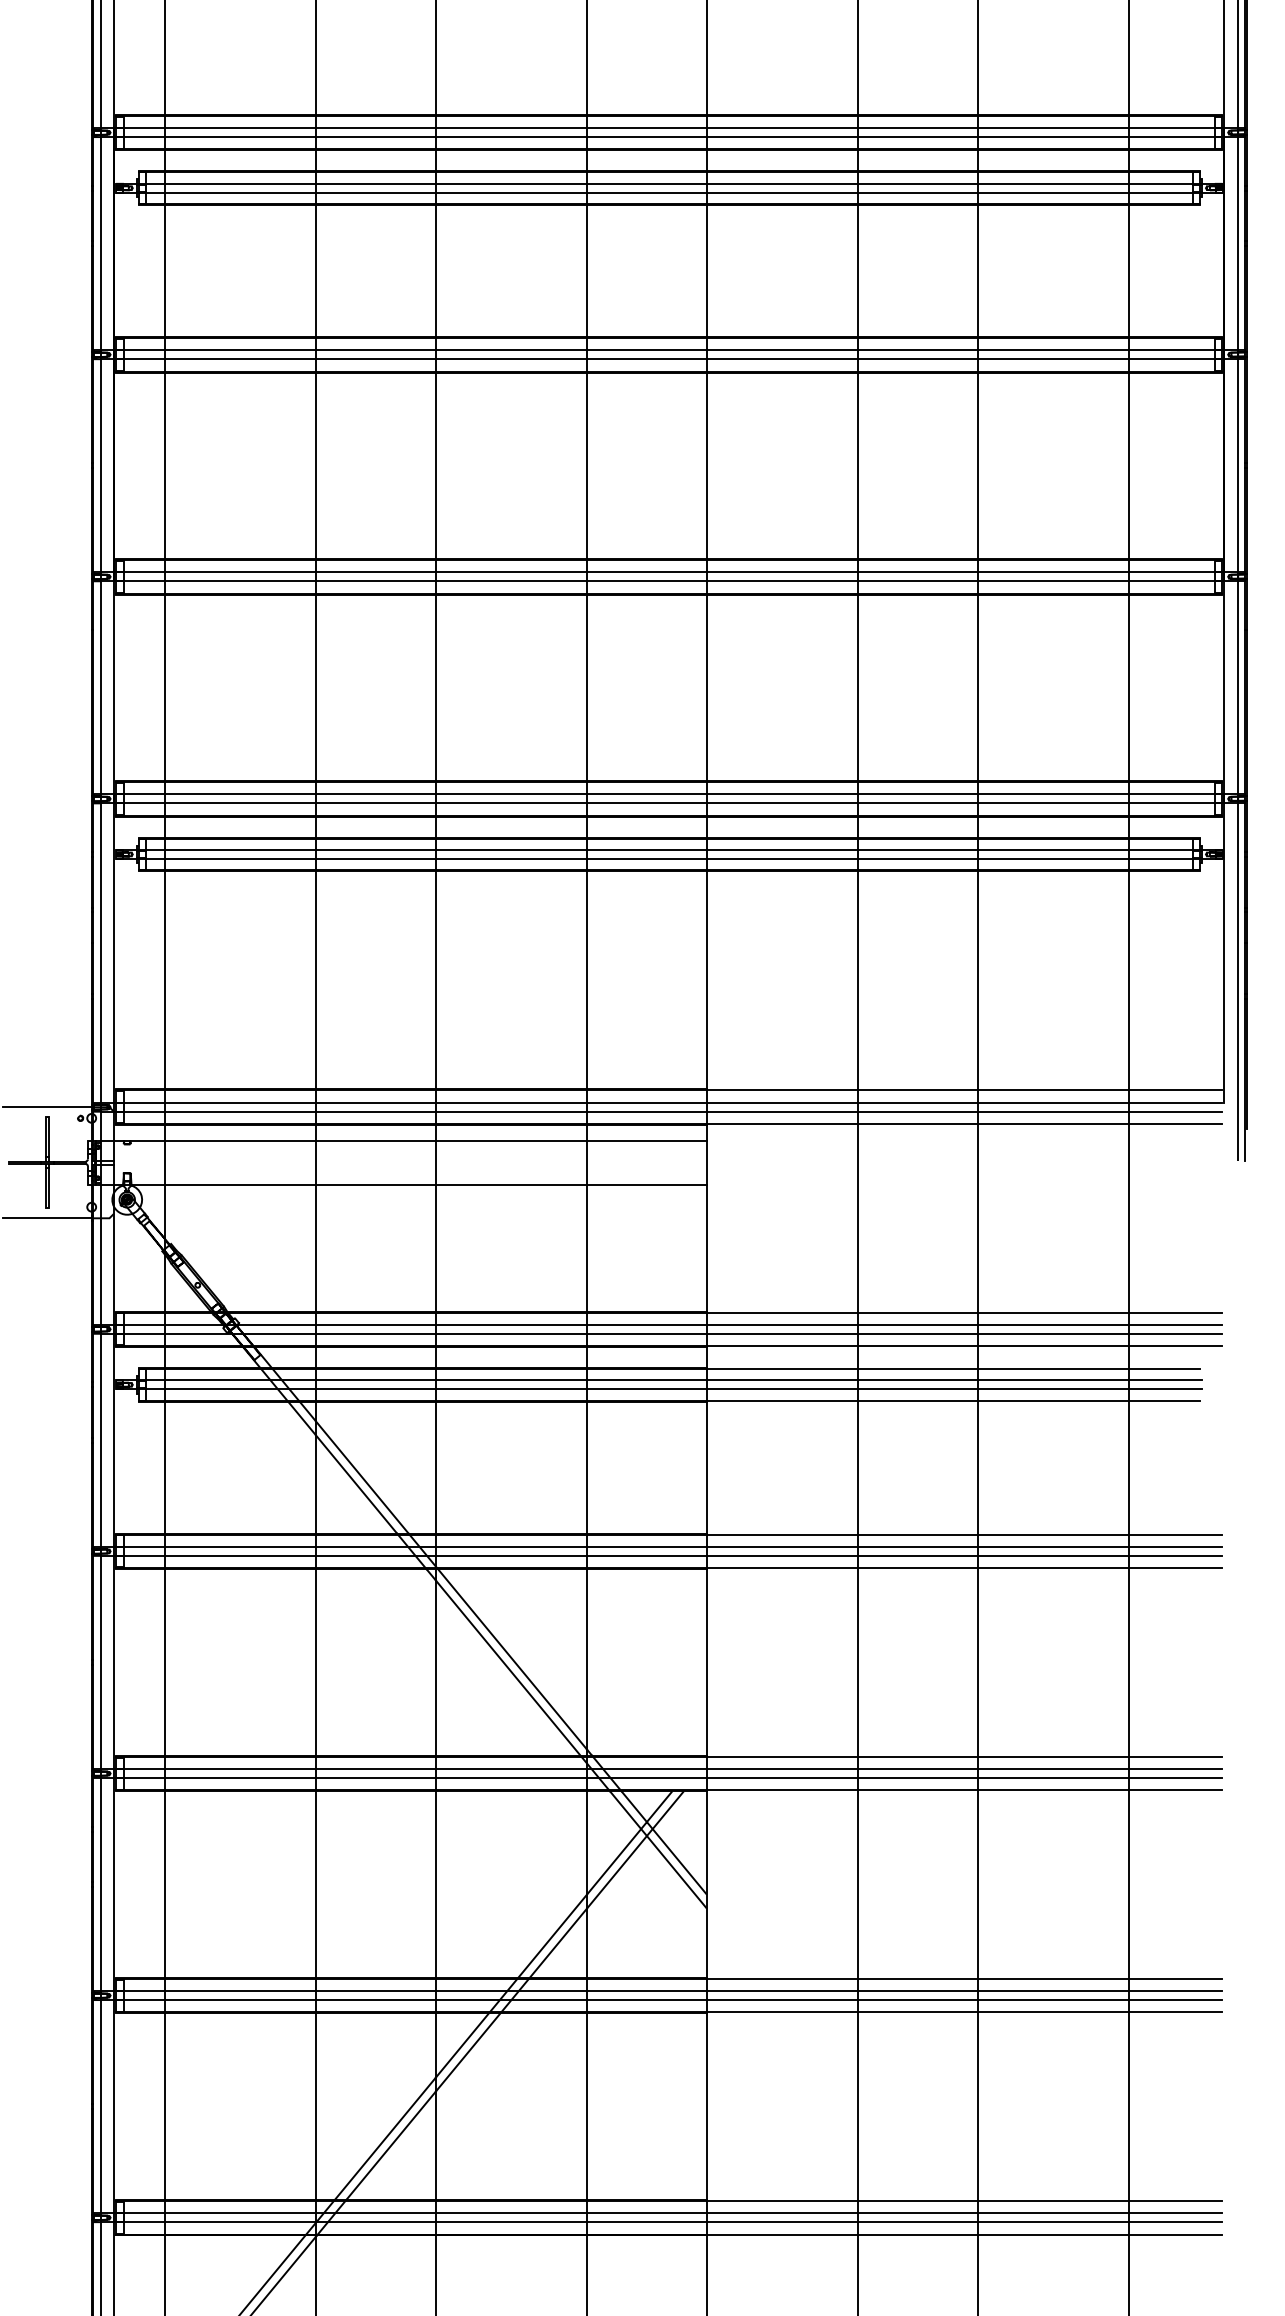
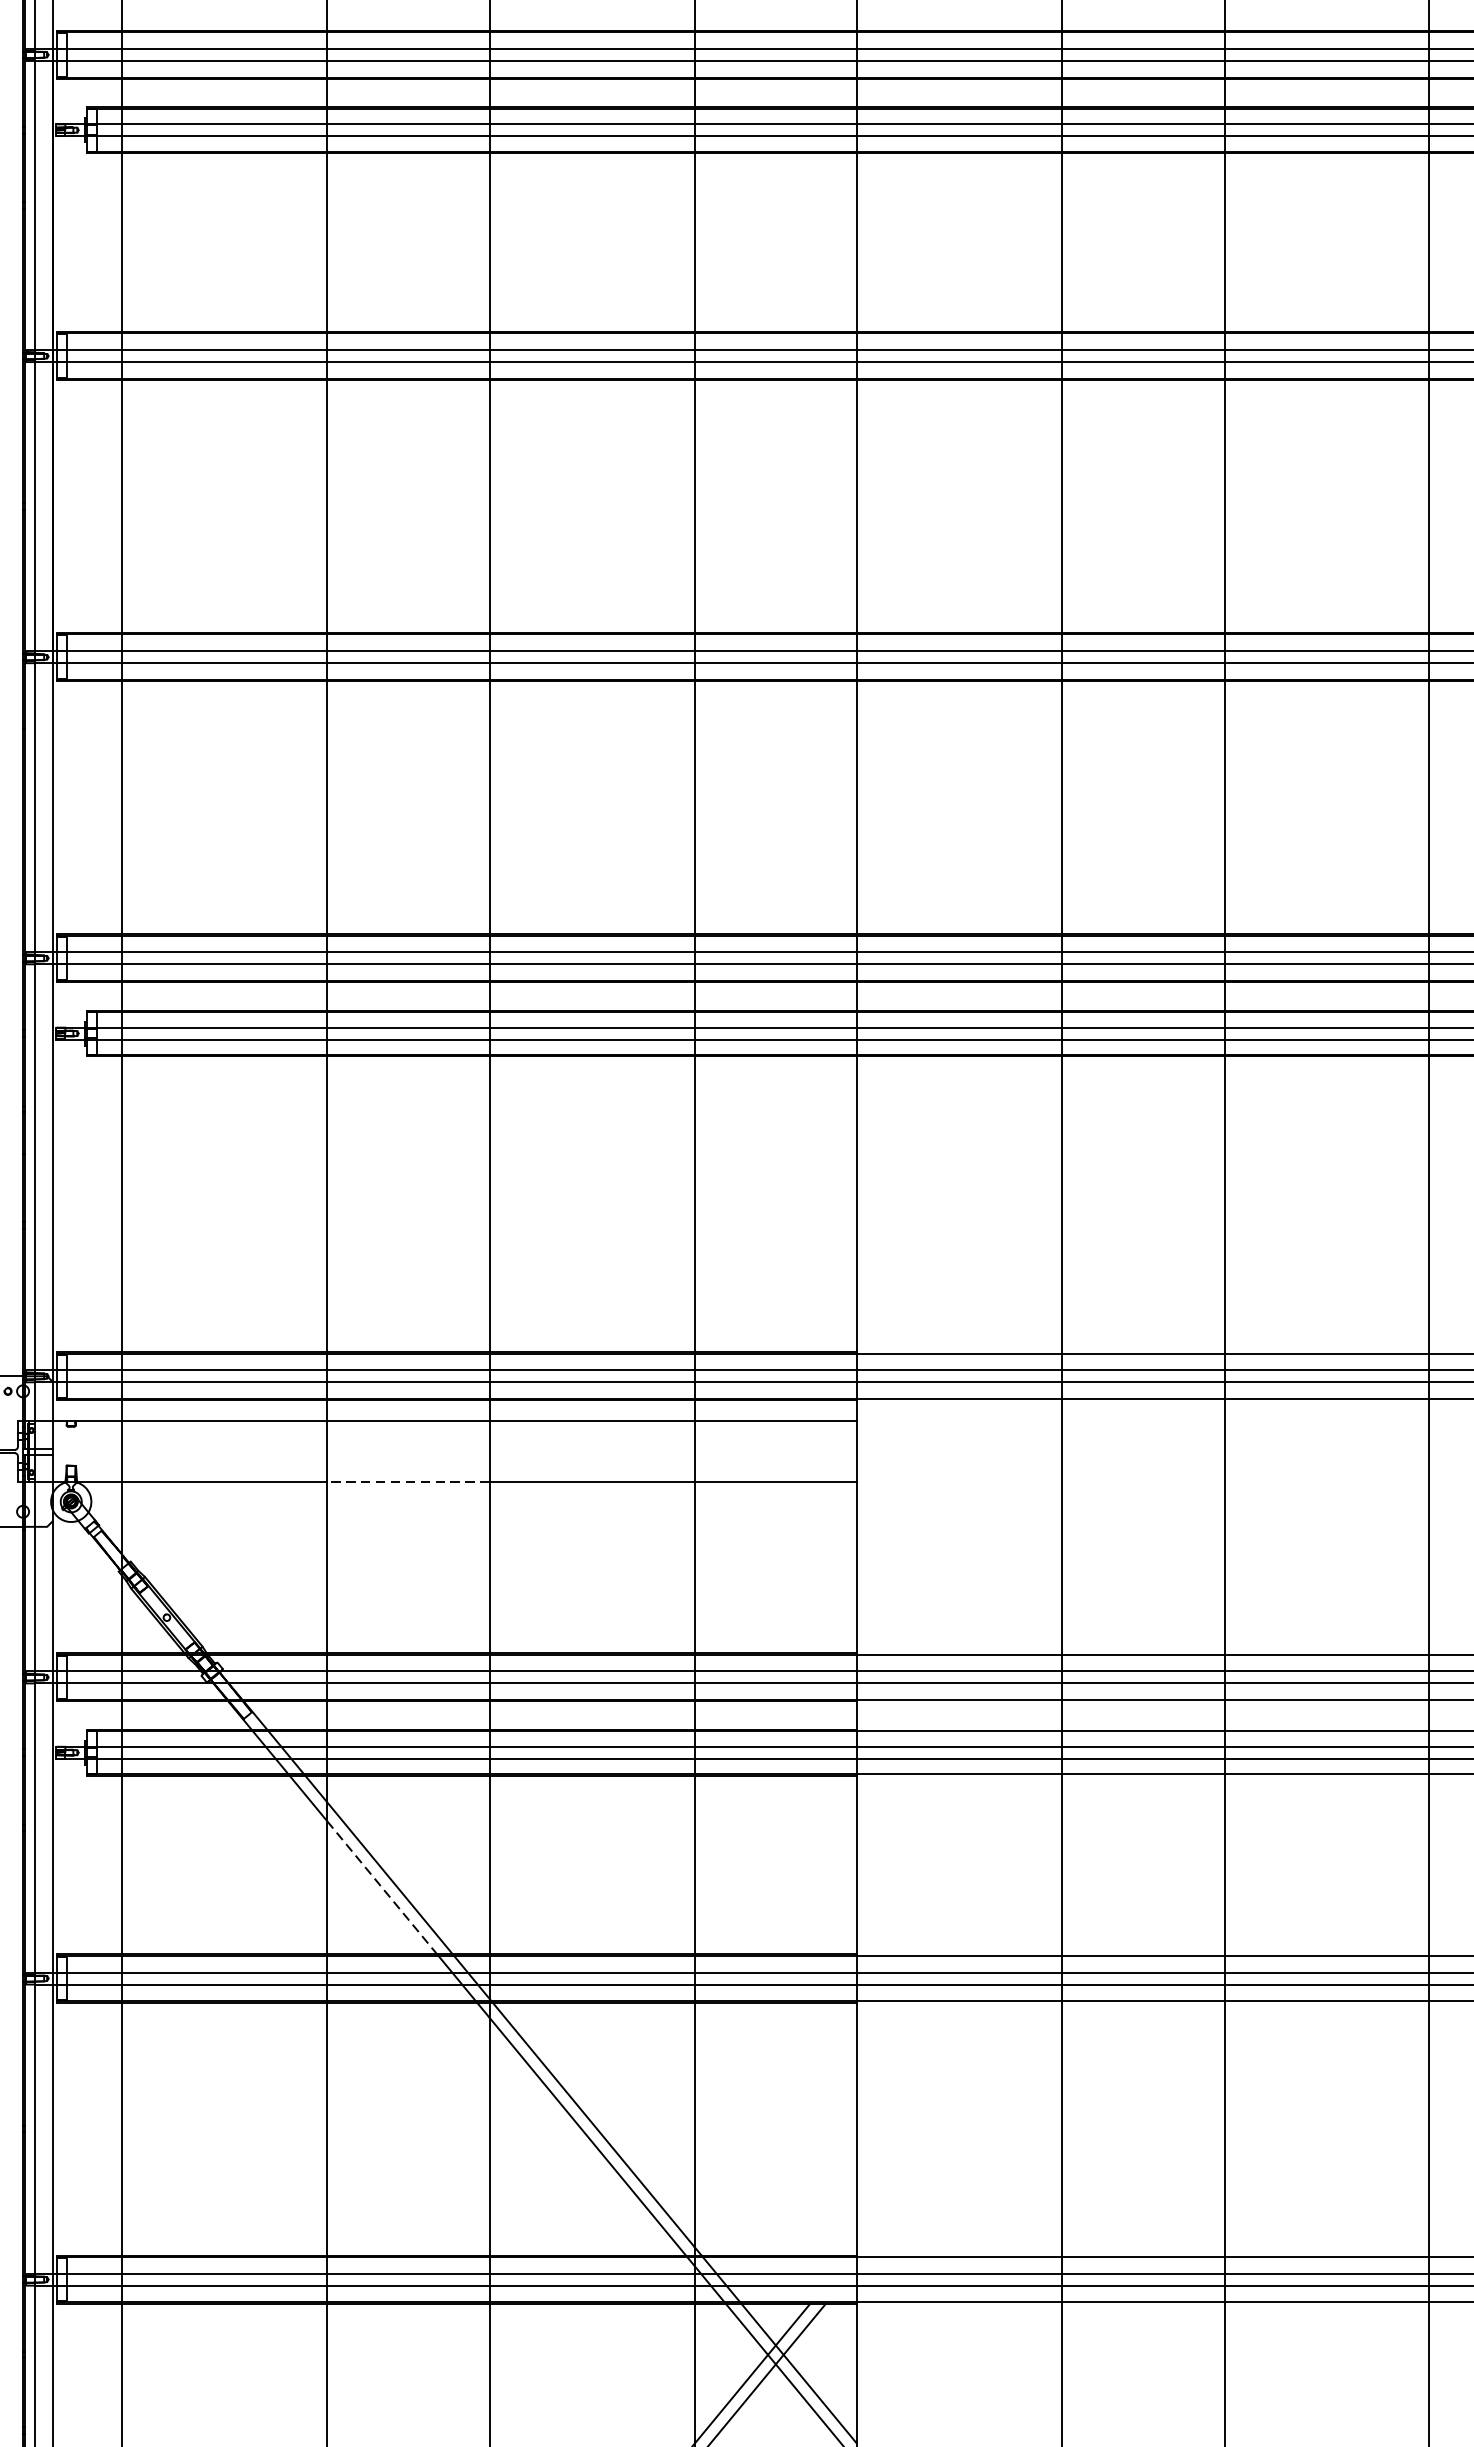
line: (375, 1184) -> (407, 1481), solid -> dashed
line: (356, 1484) -> (382, 1887), solid -> dashed

